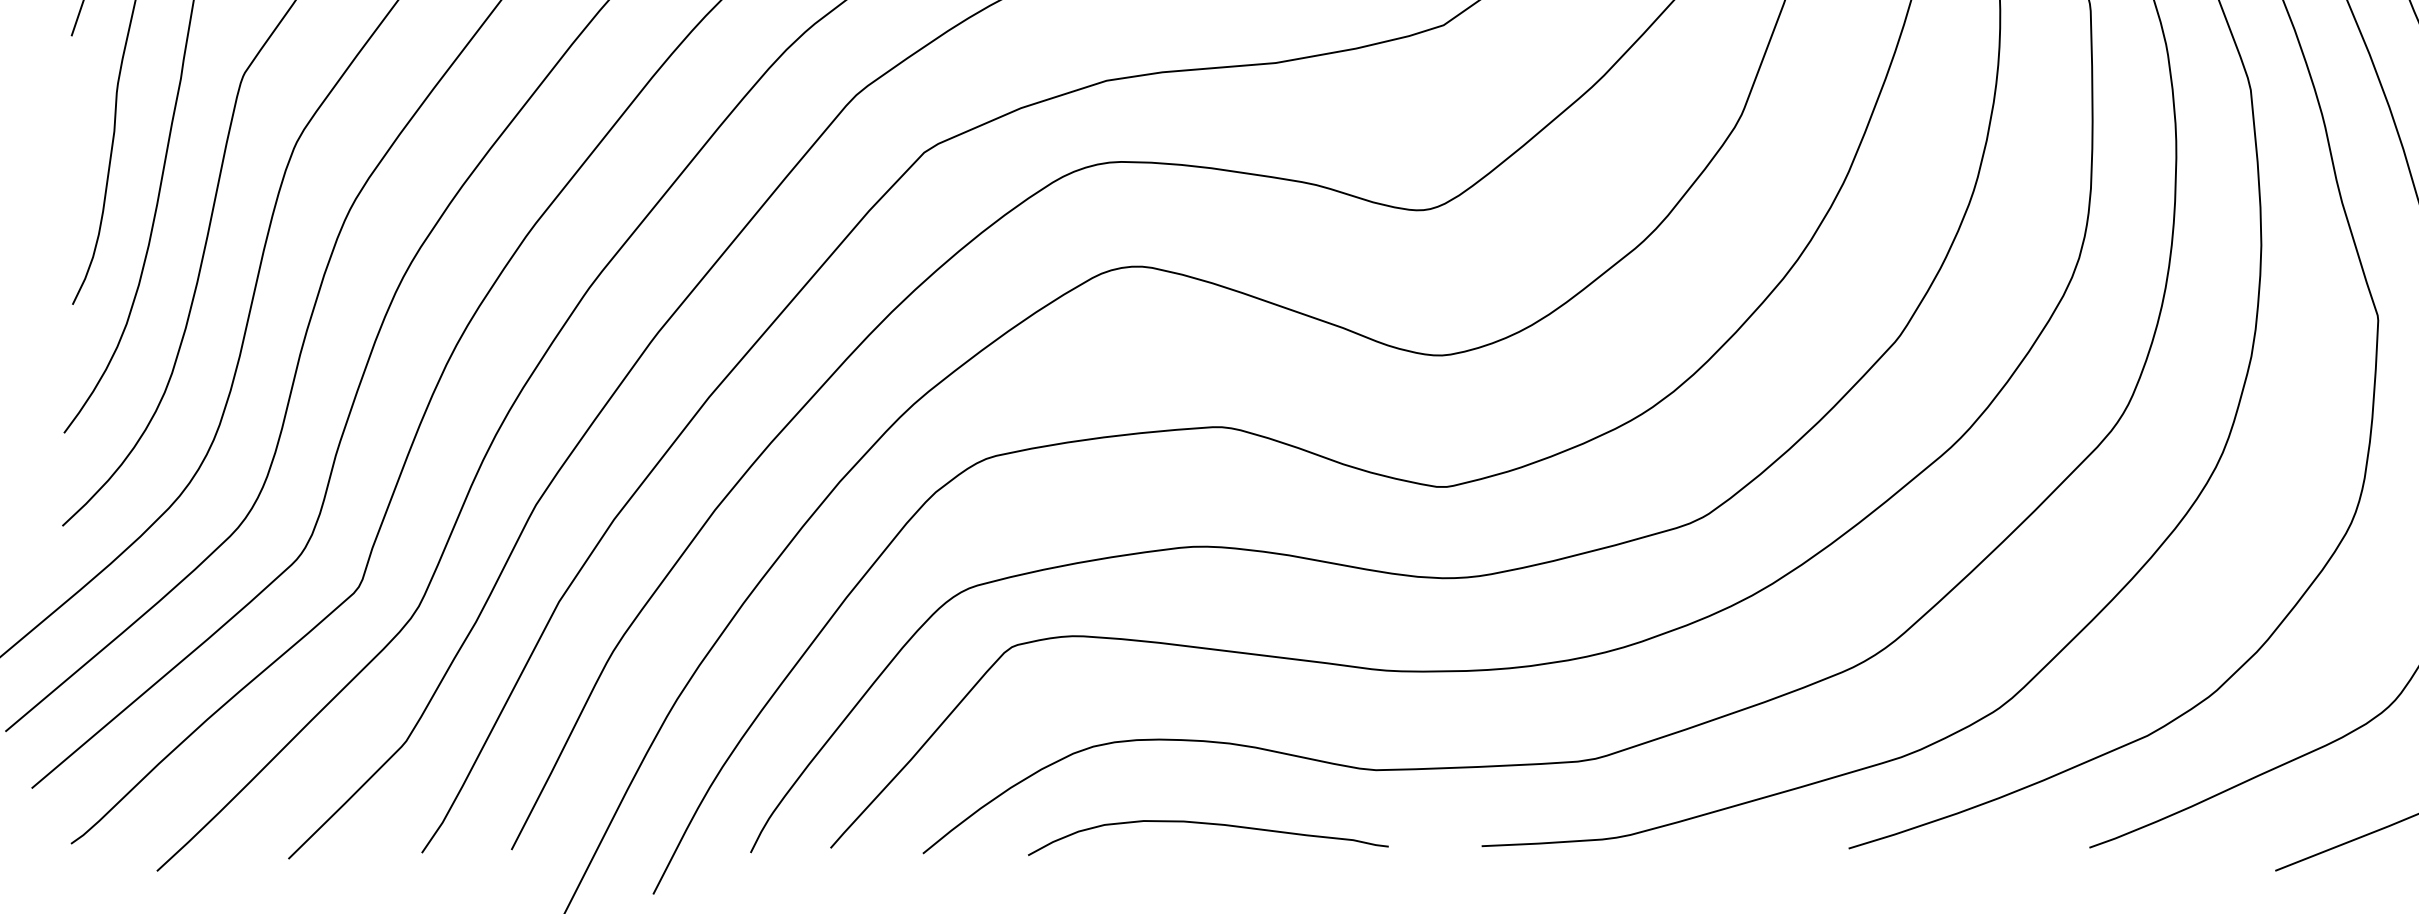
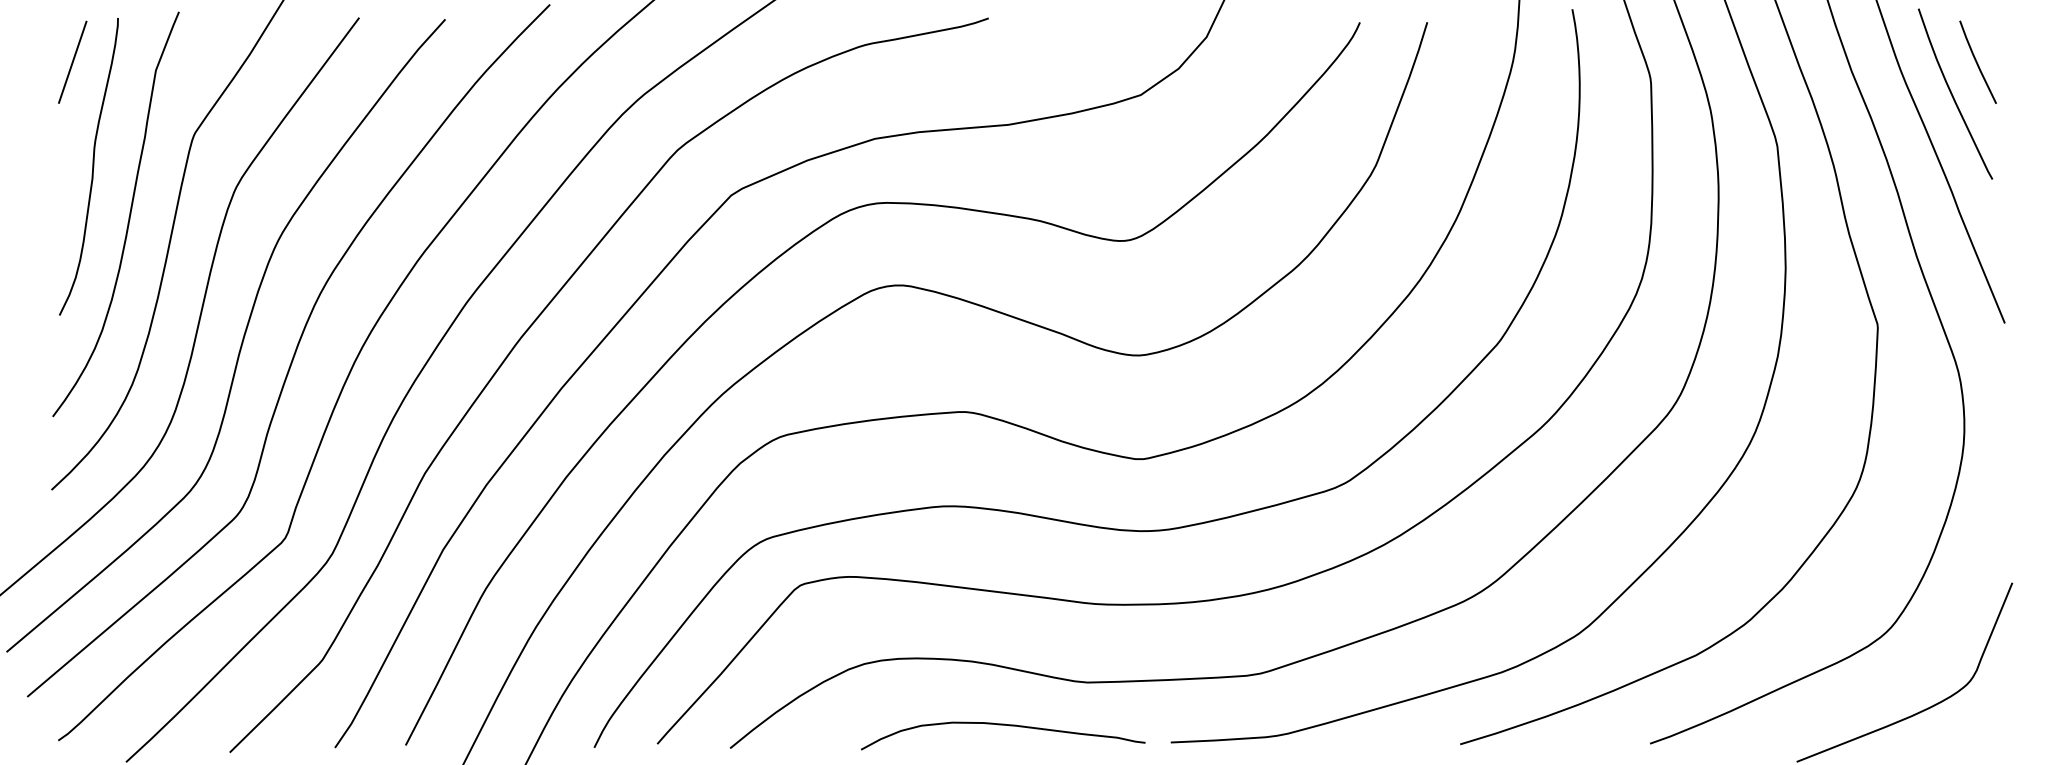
curve: (1208, 824) -> (1003, 725), moved

